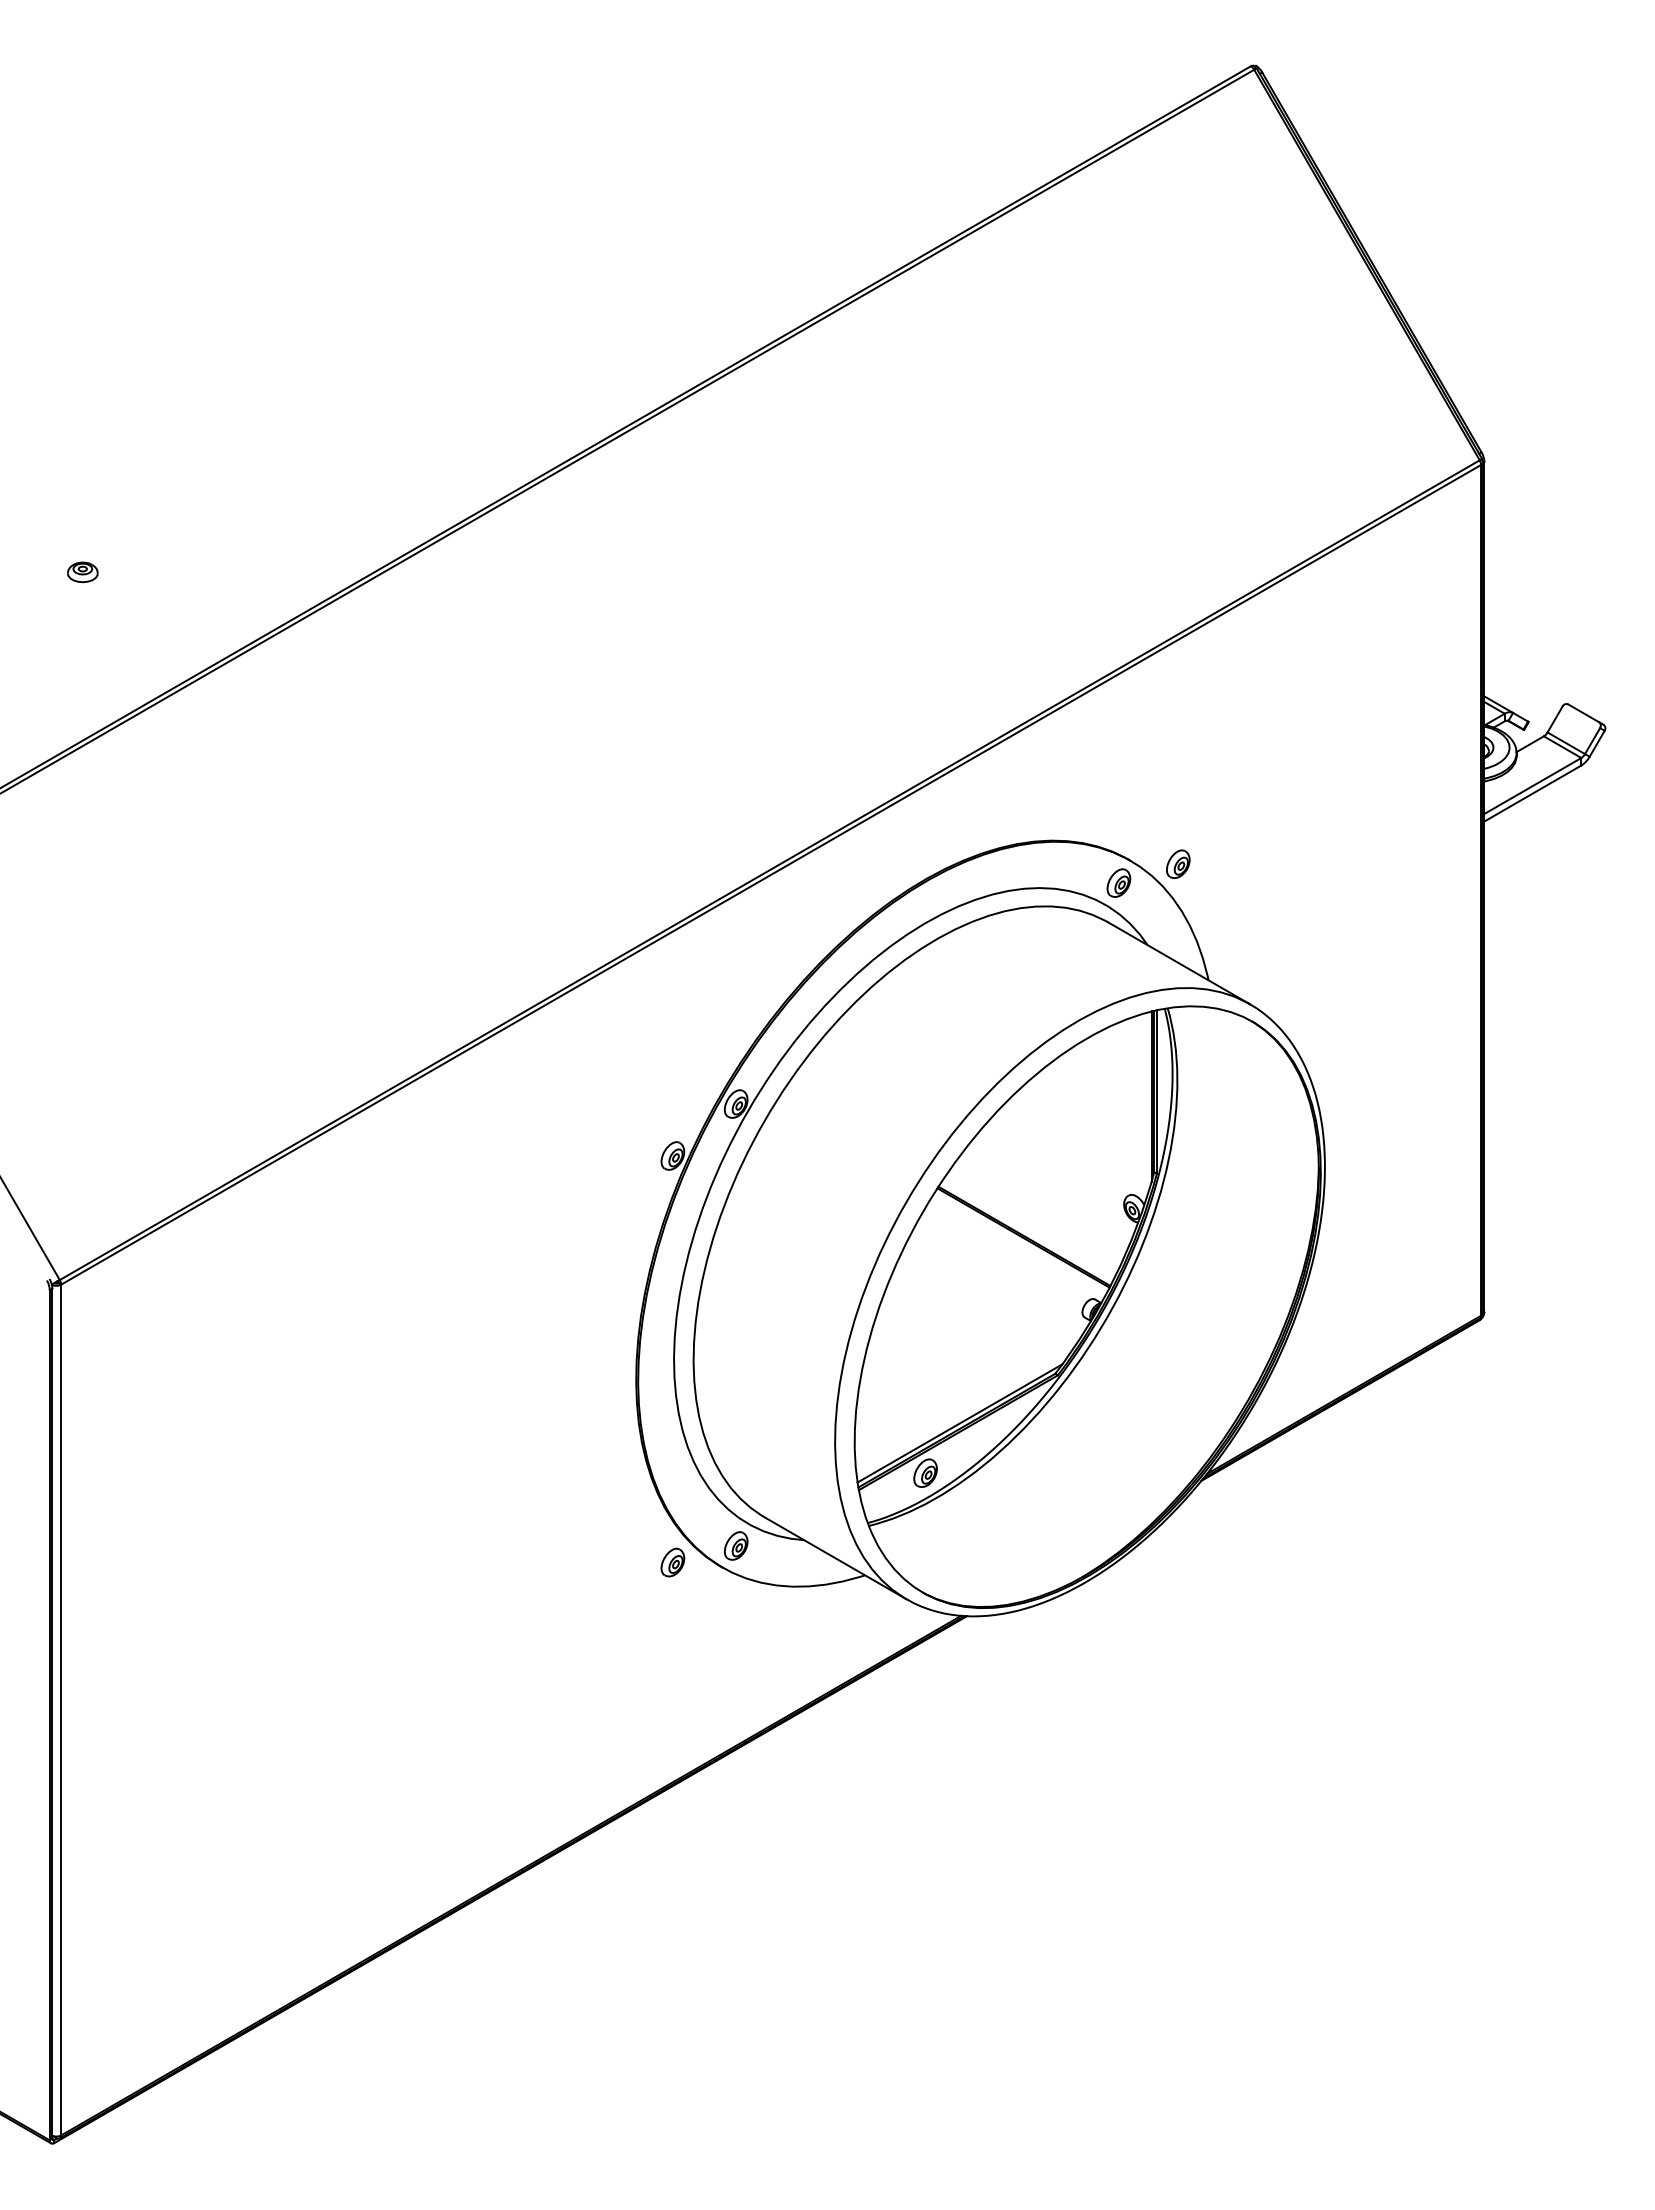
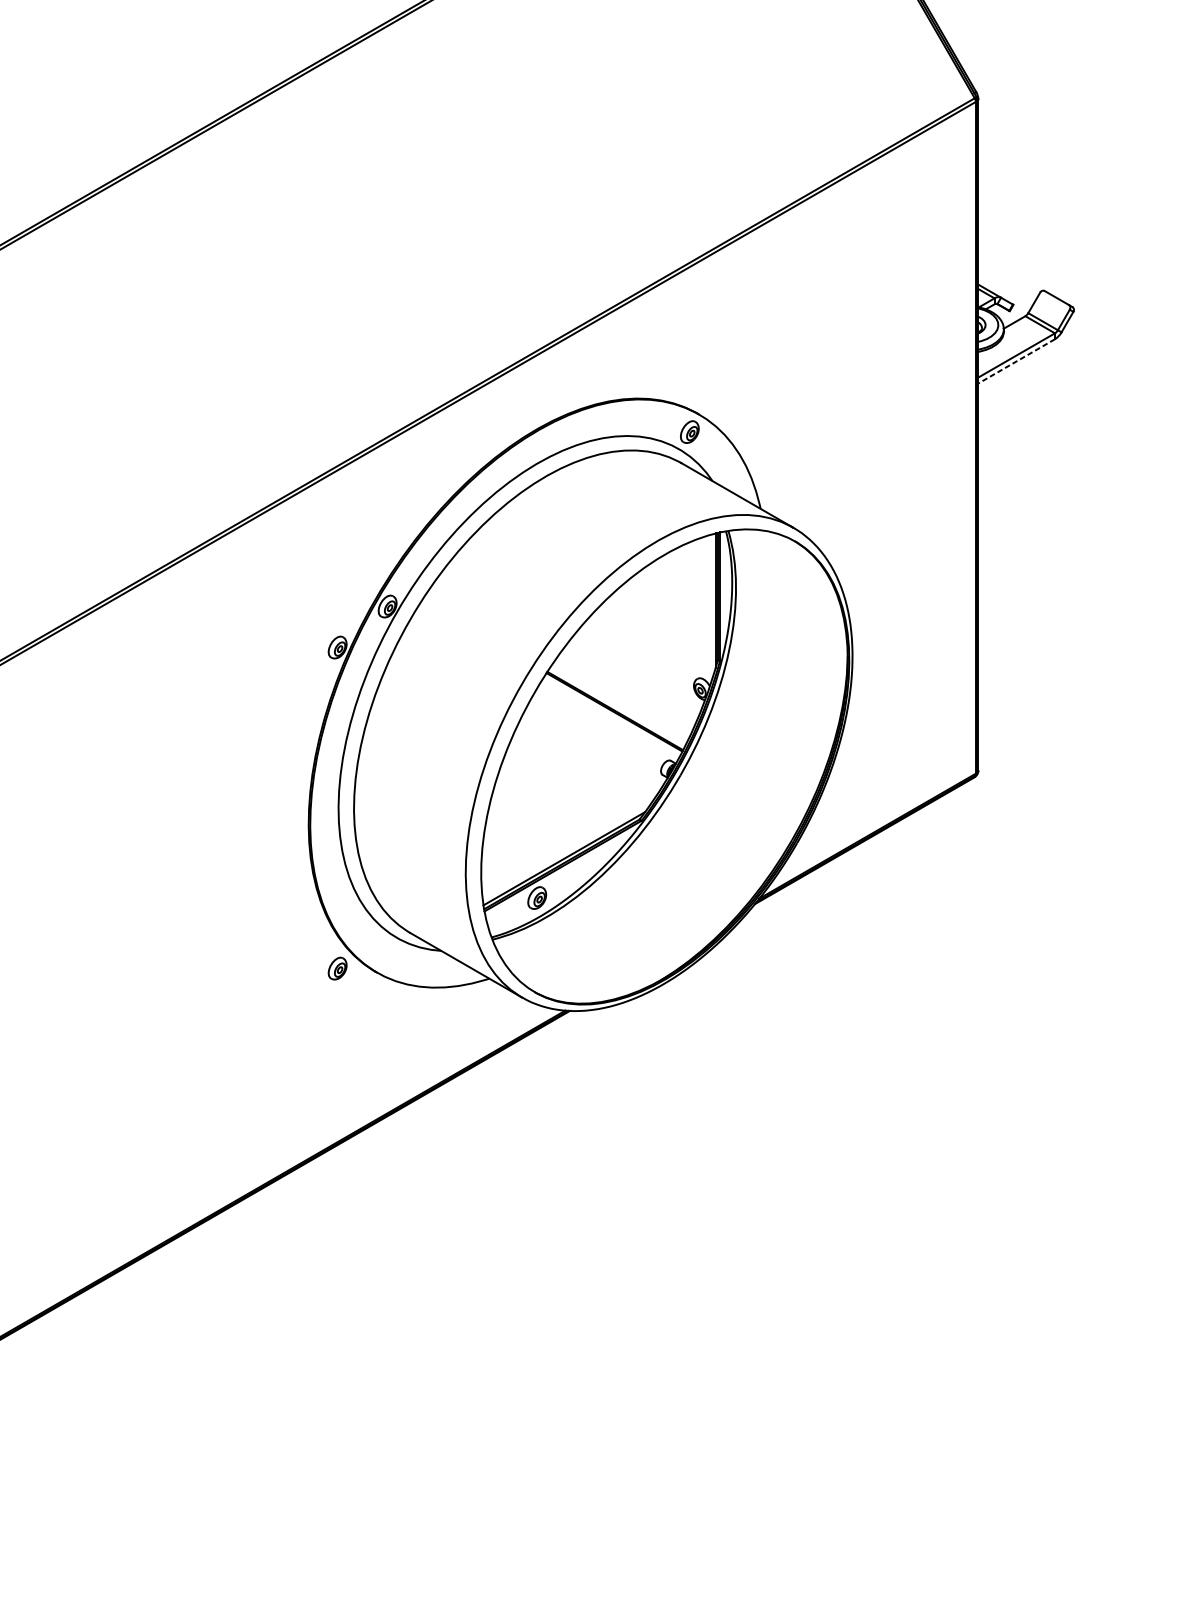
line: (1532, 793) -> (1016, 361), solid -> dashed
part: (1178, 863) -> (736, 416), removed
part: (735, 1545) -> (387, 955), removed

